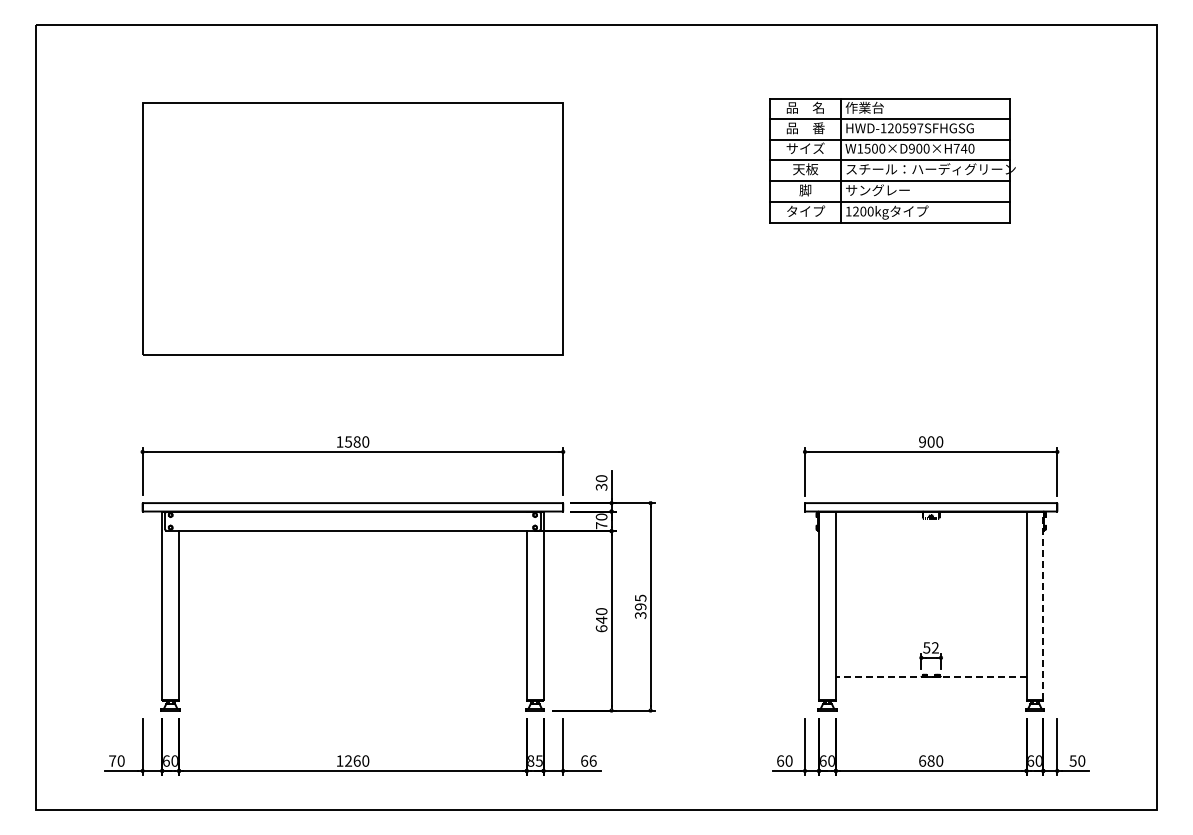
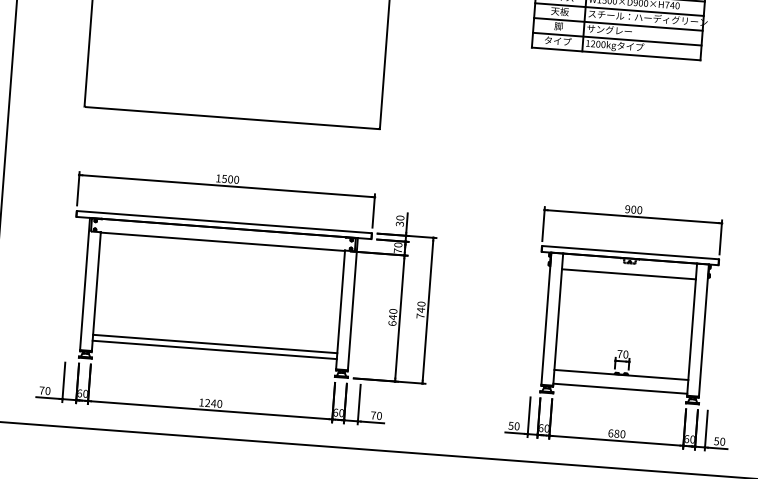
text: (356, 442) -> (230, 179), 1580 -> 1500
line: (930, 533) -> (628, 273), added
line: (1043, 605) -> (704, 330), dashed -> solid
text: (640, 606) -> (420, 309), 395 -> 740
text: (930, 647) -> (622, 354), 52 -> 70
line: (352, 676) -> (214, 343), added
line: (930, 677) -> (620, 375), dashed -> solid
line: (352, 685) -> (214, 350), added
line: (930, 696) -> (619, 388), added
text: (356, 760) -> (213, 403), 1260 -> 1240
text: (535, 760) -> (339, 412), 85 -> 60
text: (588, 760) -> (376, 415), 66 -> 70
text: (780, 760) -> (511, 425), 60 -> 50

